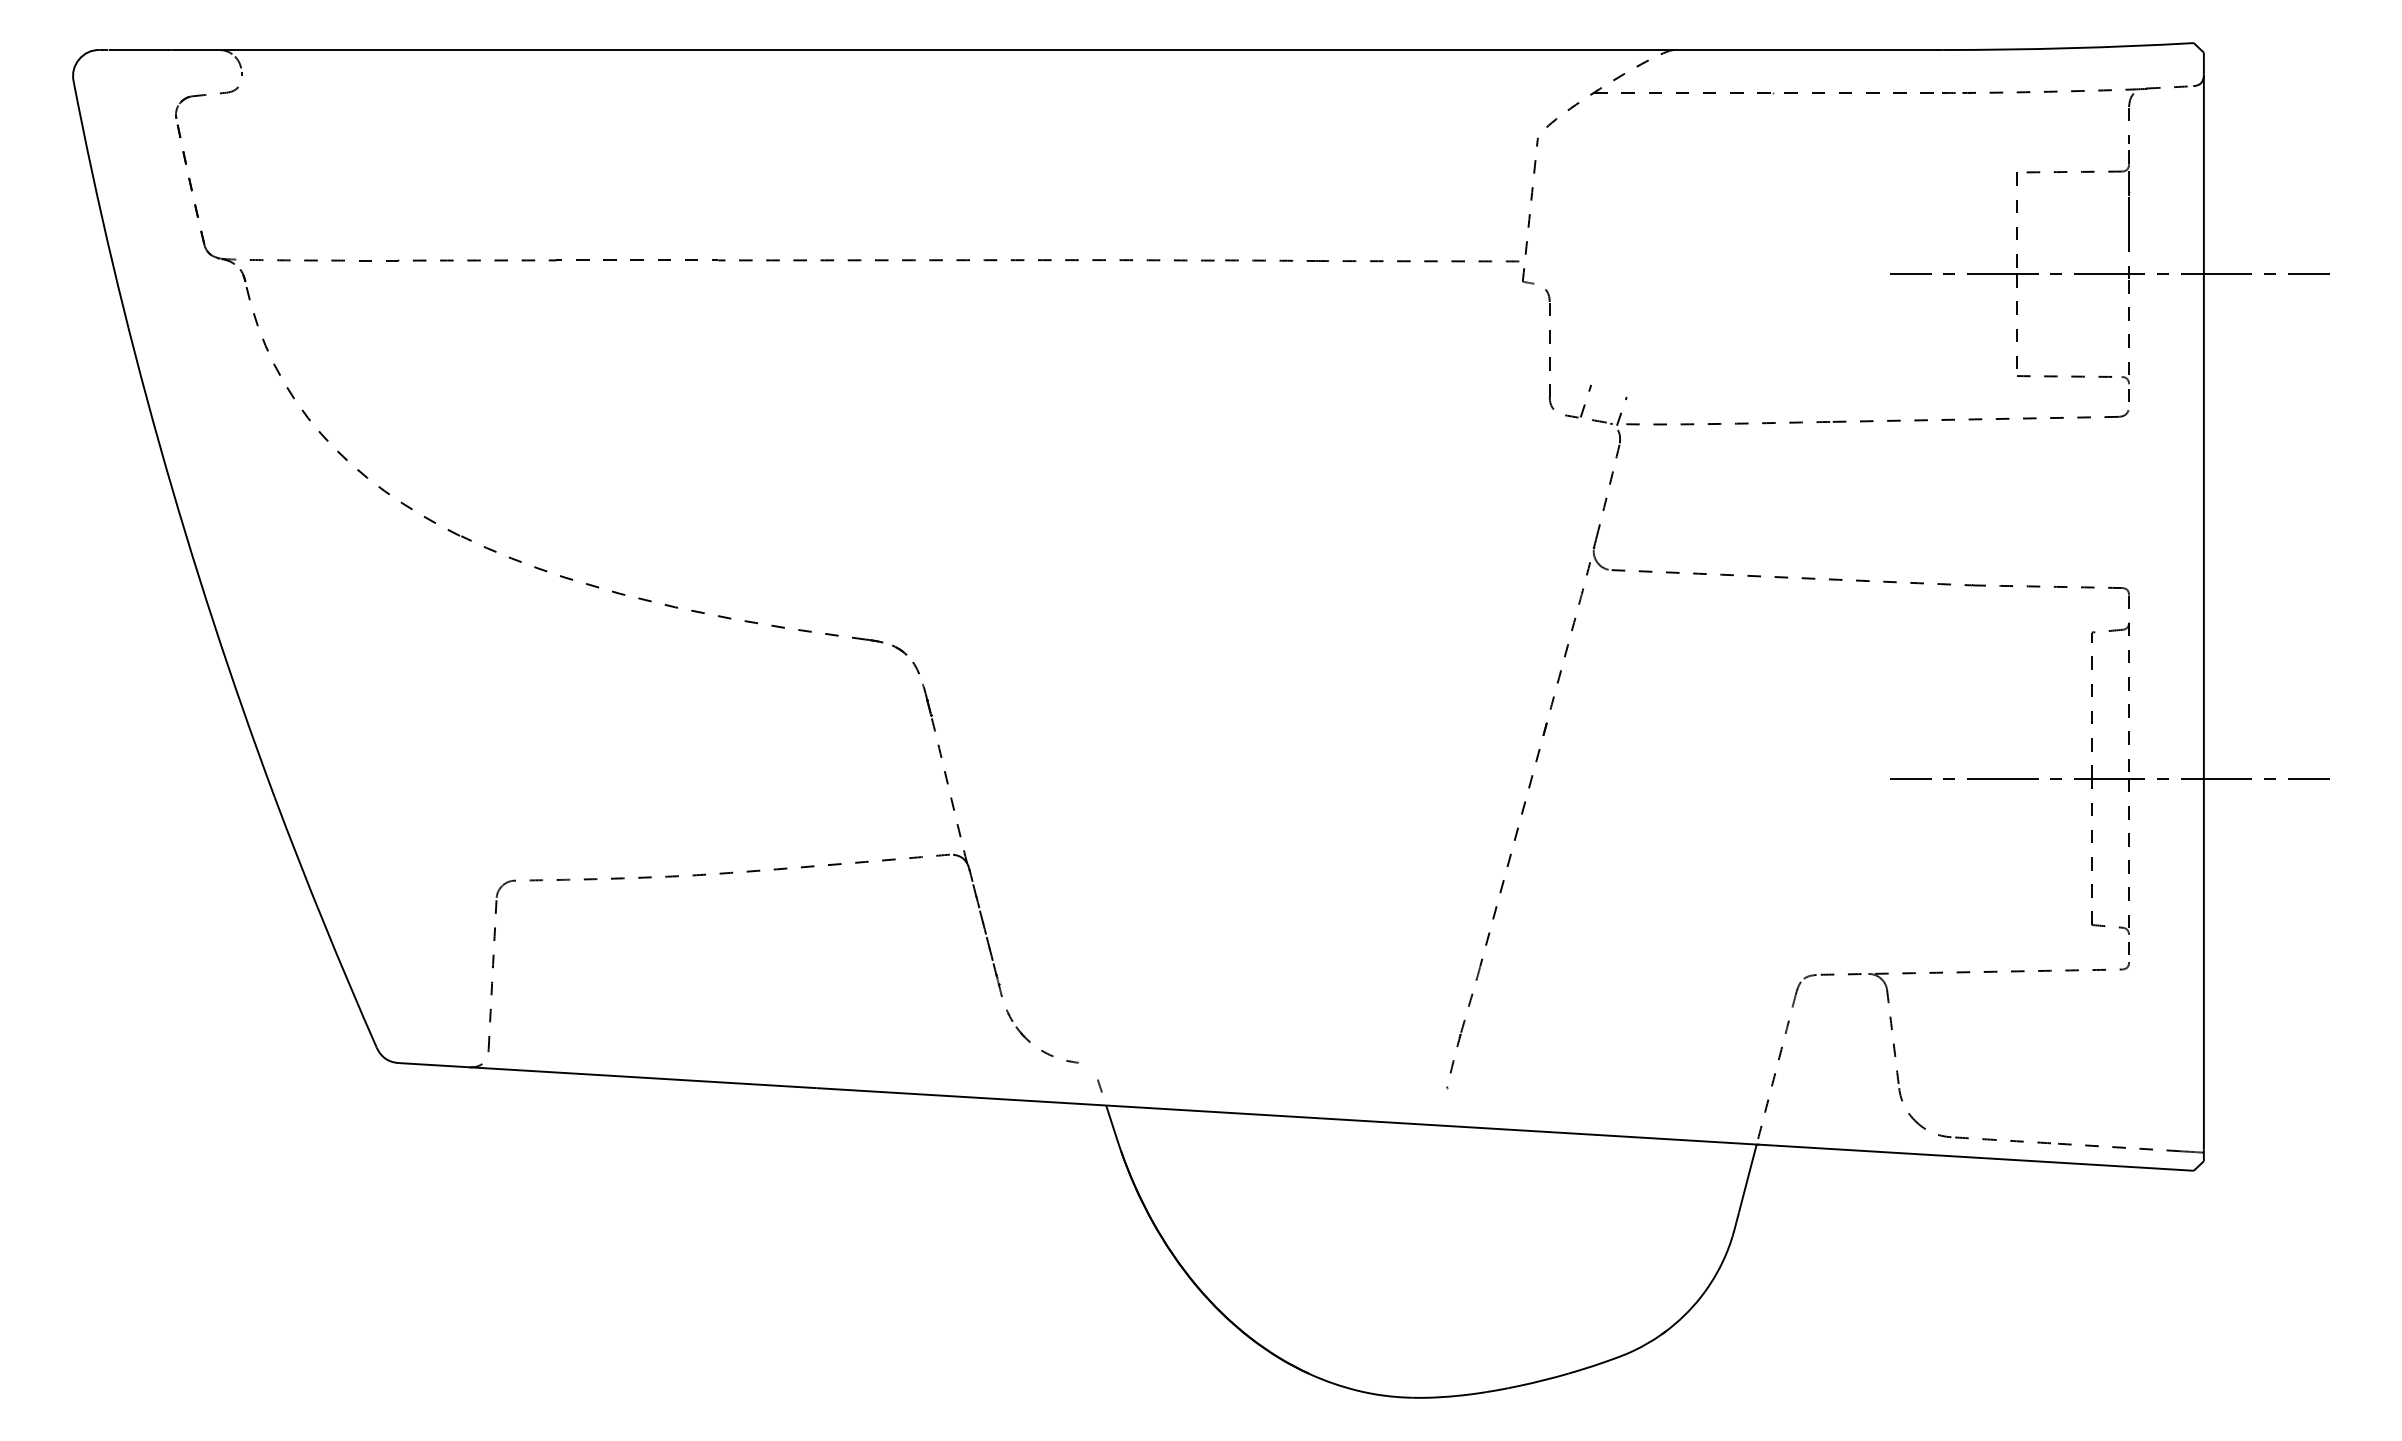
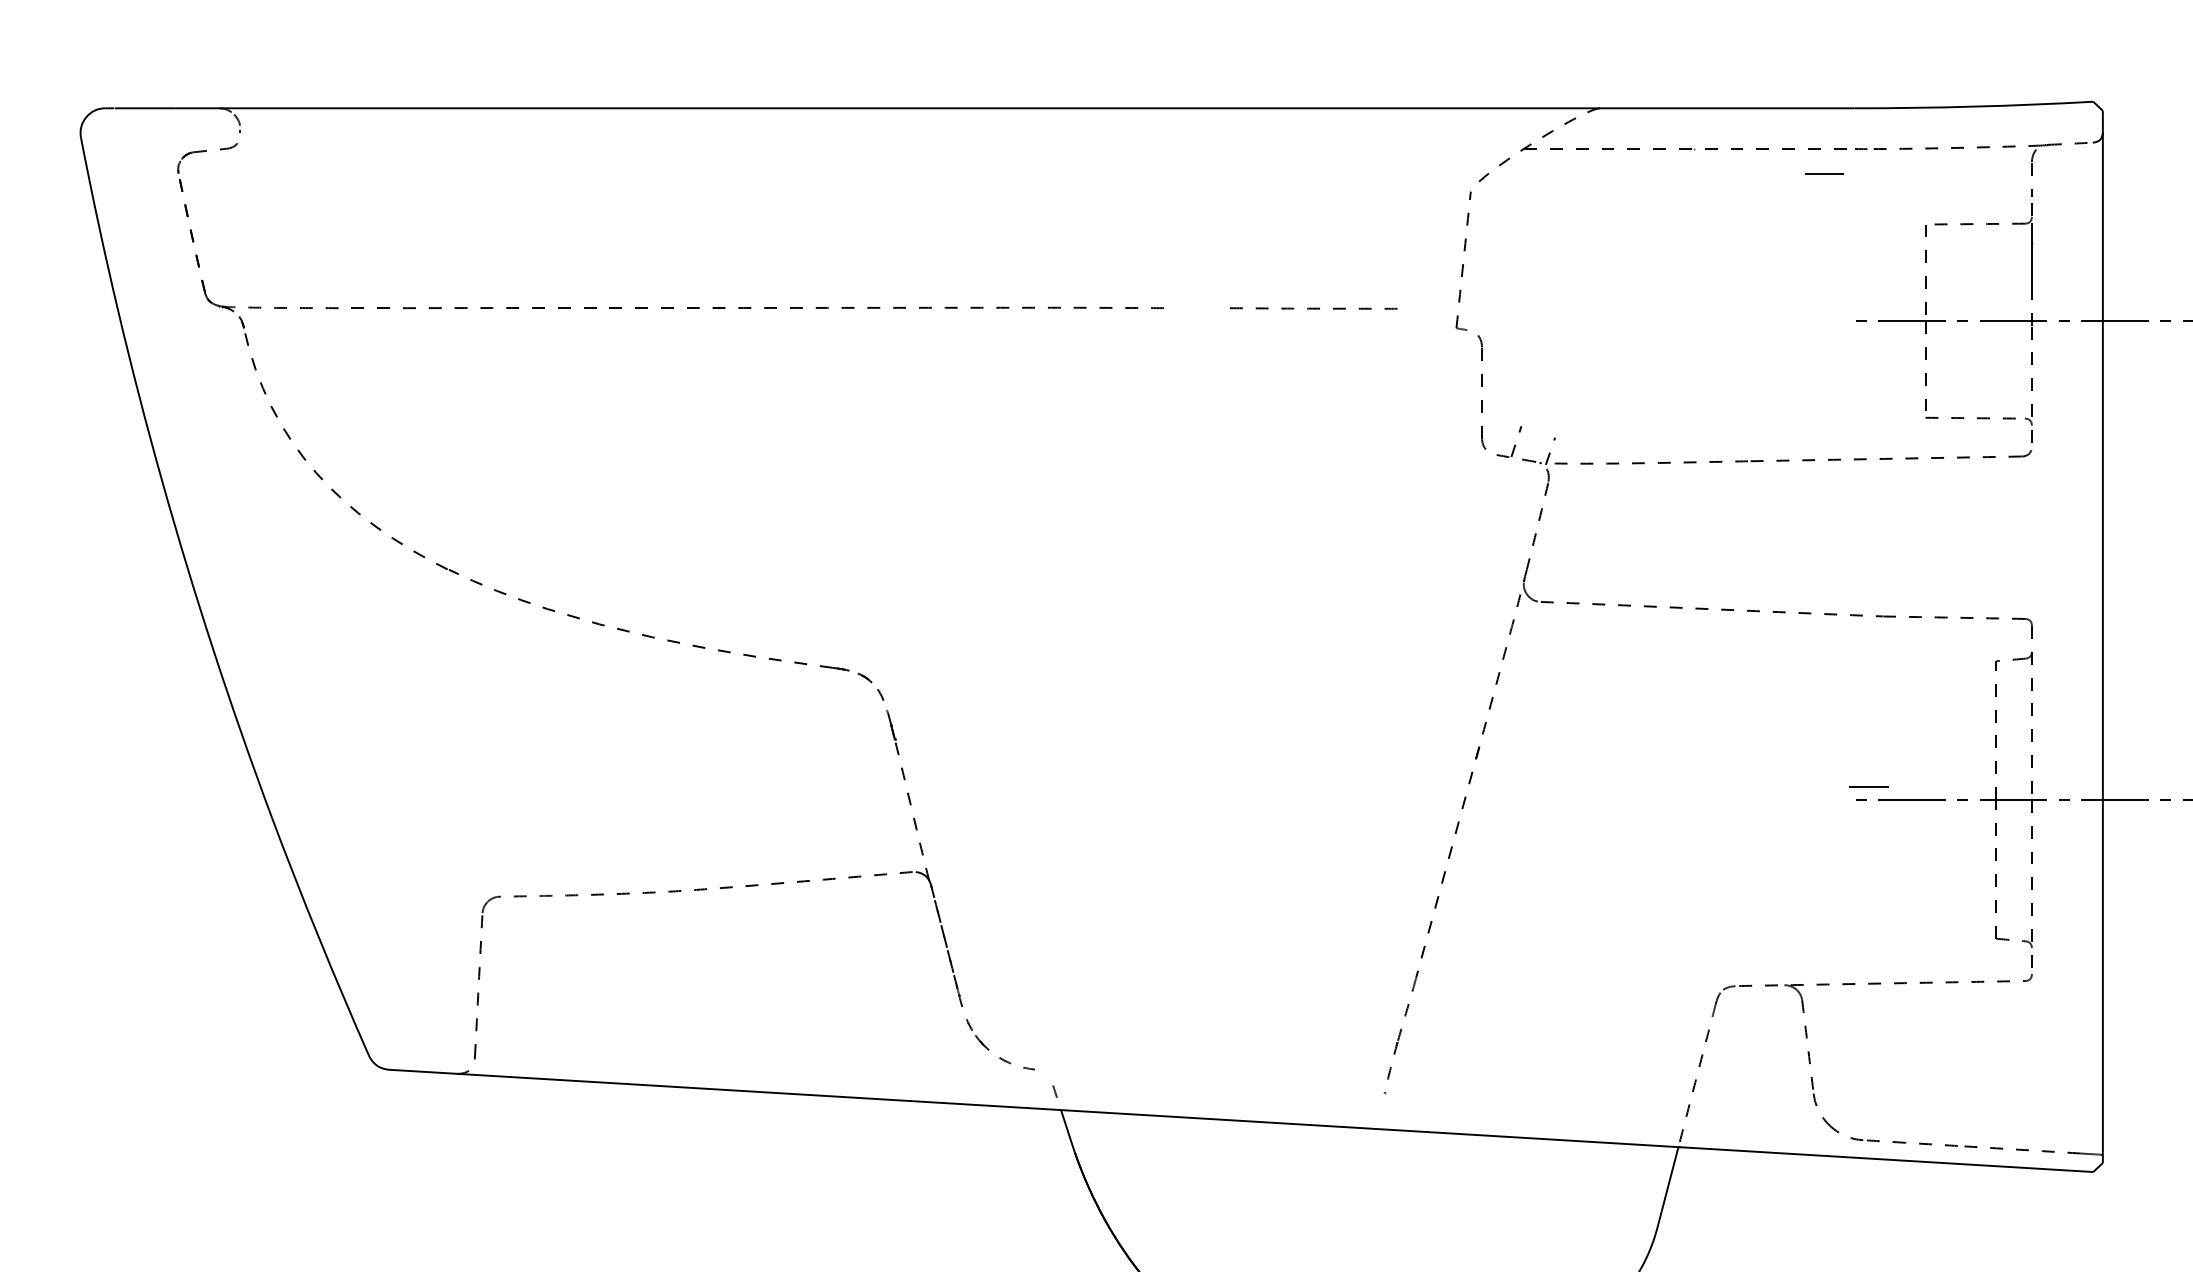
part: (1372, 260) -> (1313, 308), size x0.6
line: (1910, 273) -> (1824, 173), moved
line: (1910, 778) -> (1869, 786), moved

